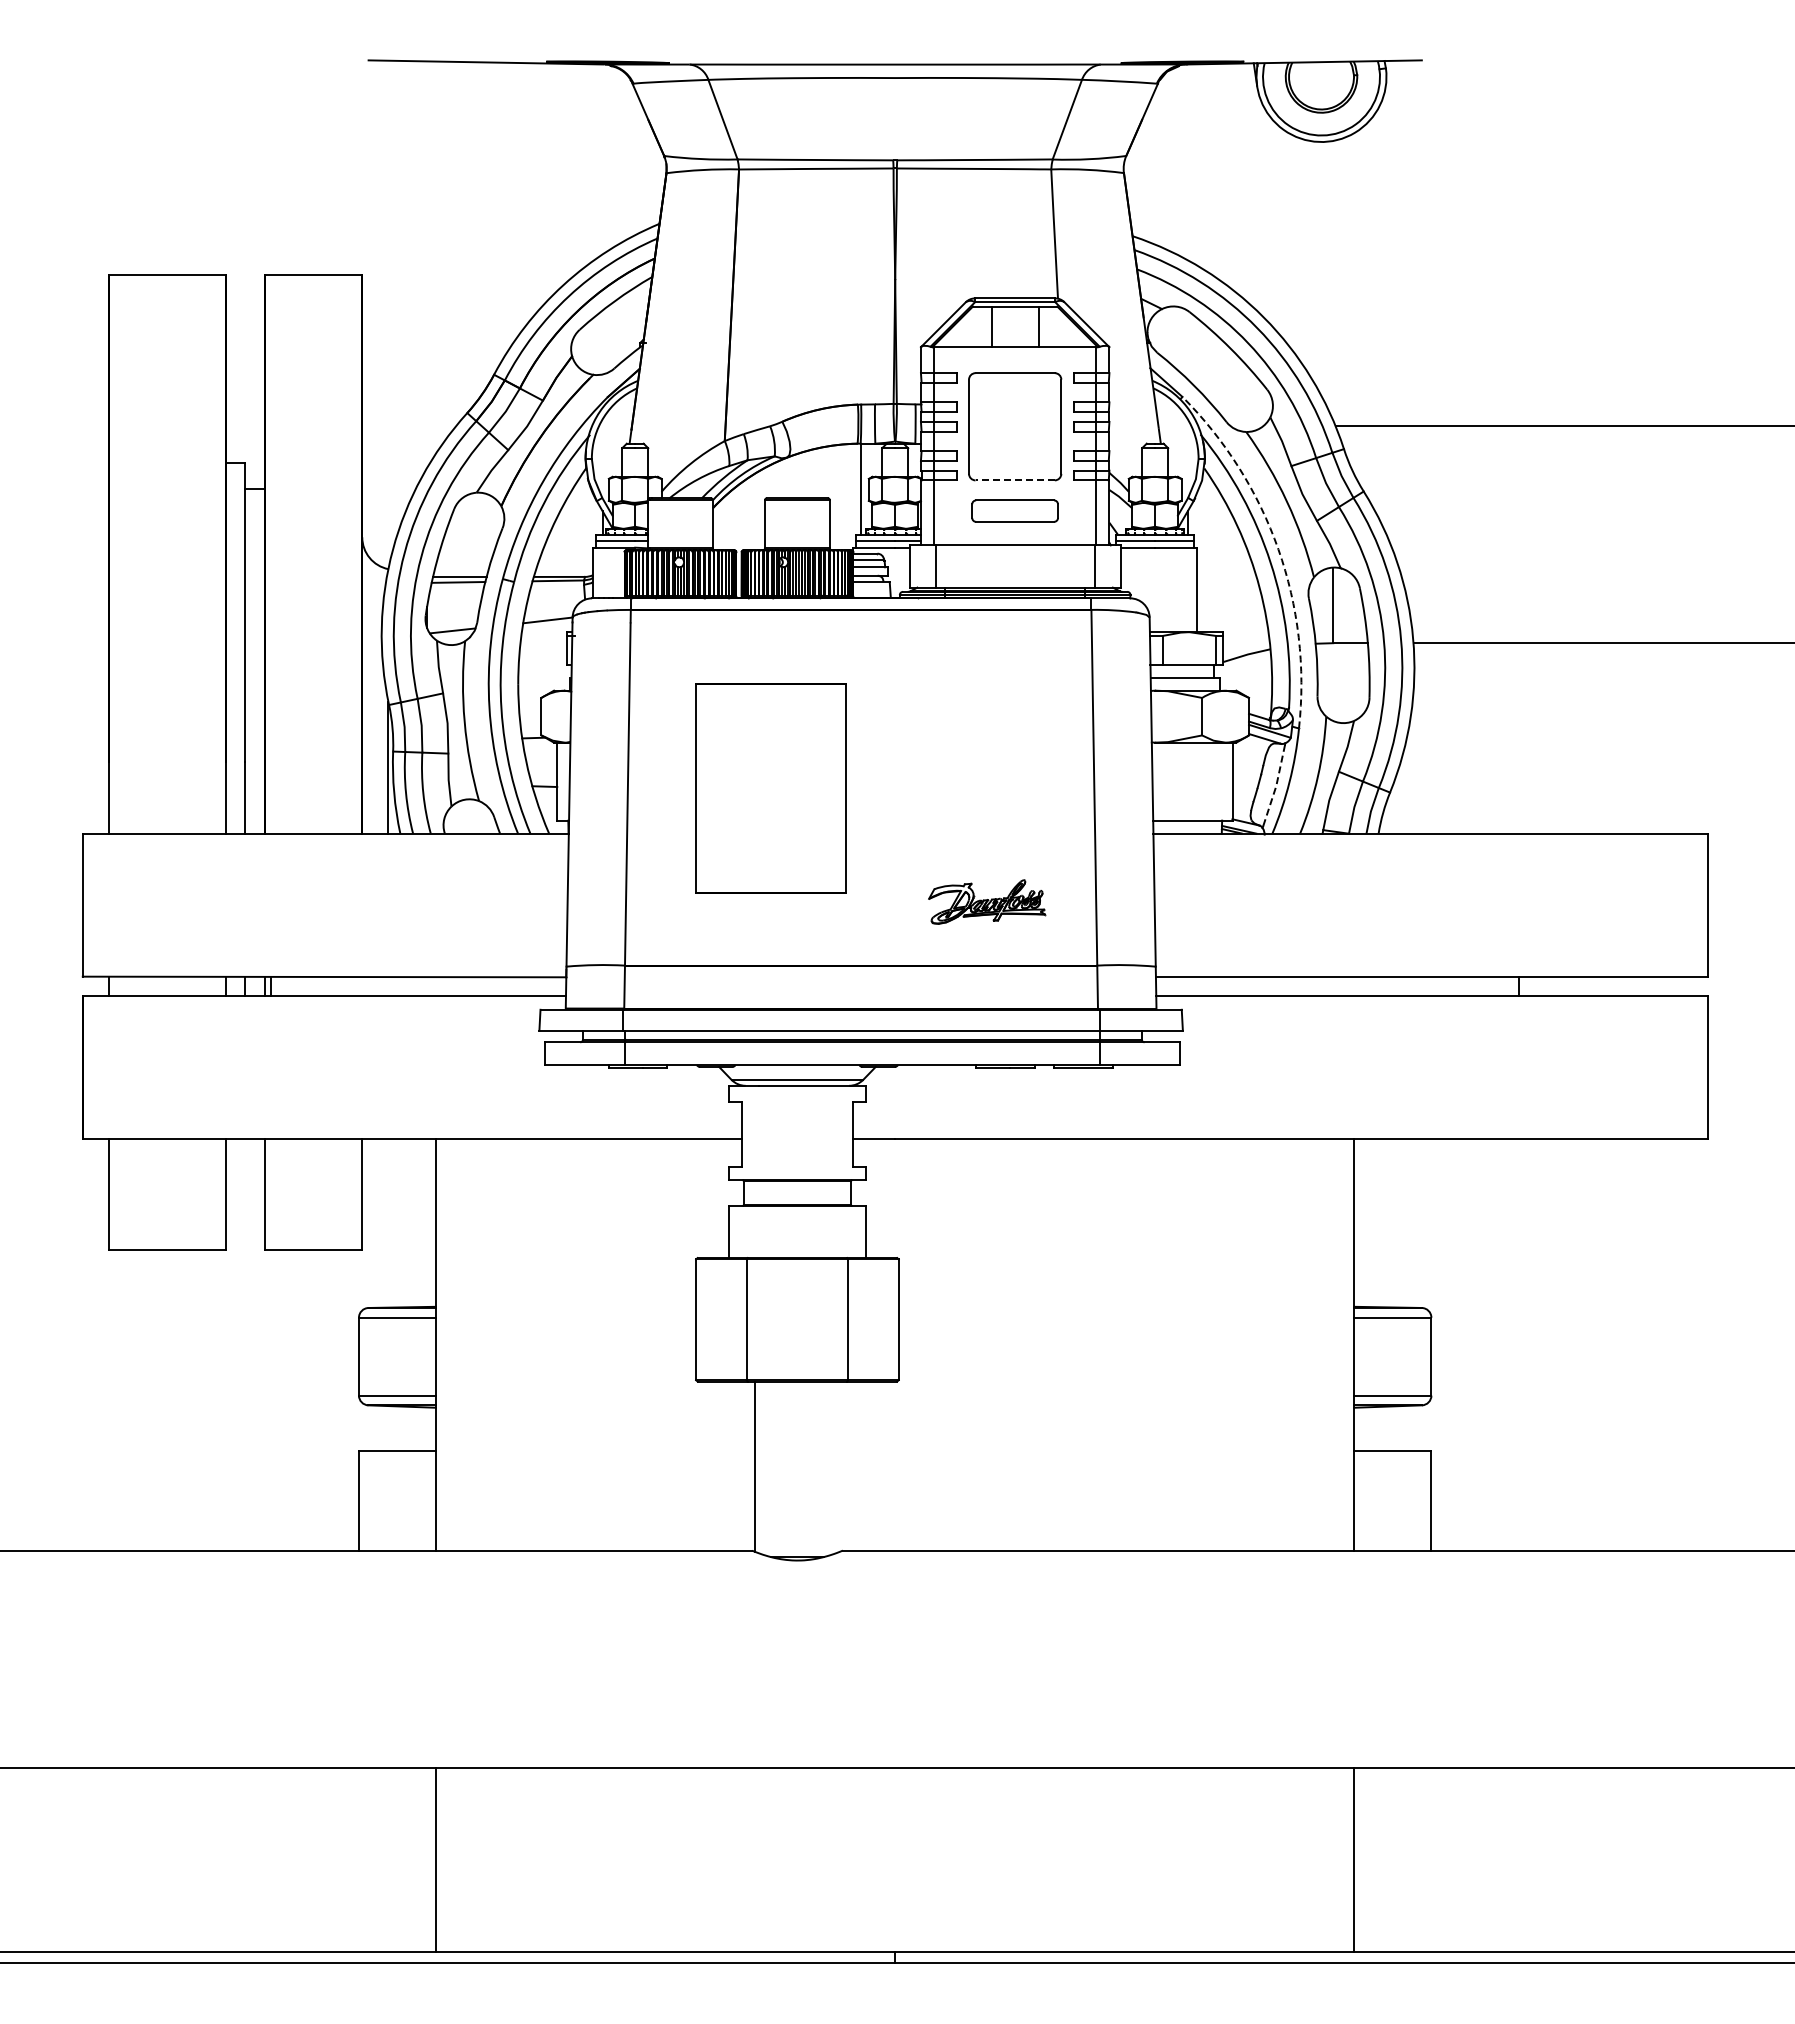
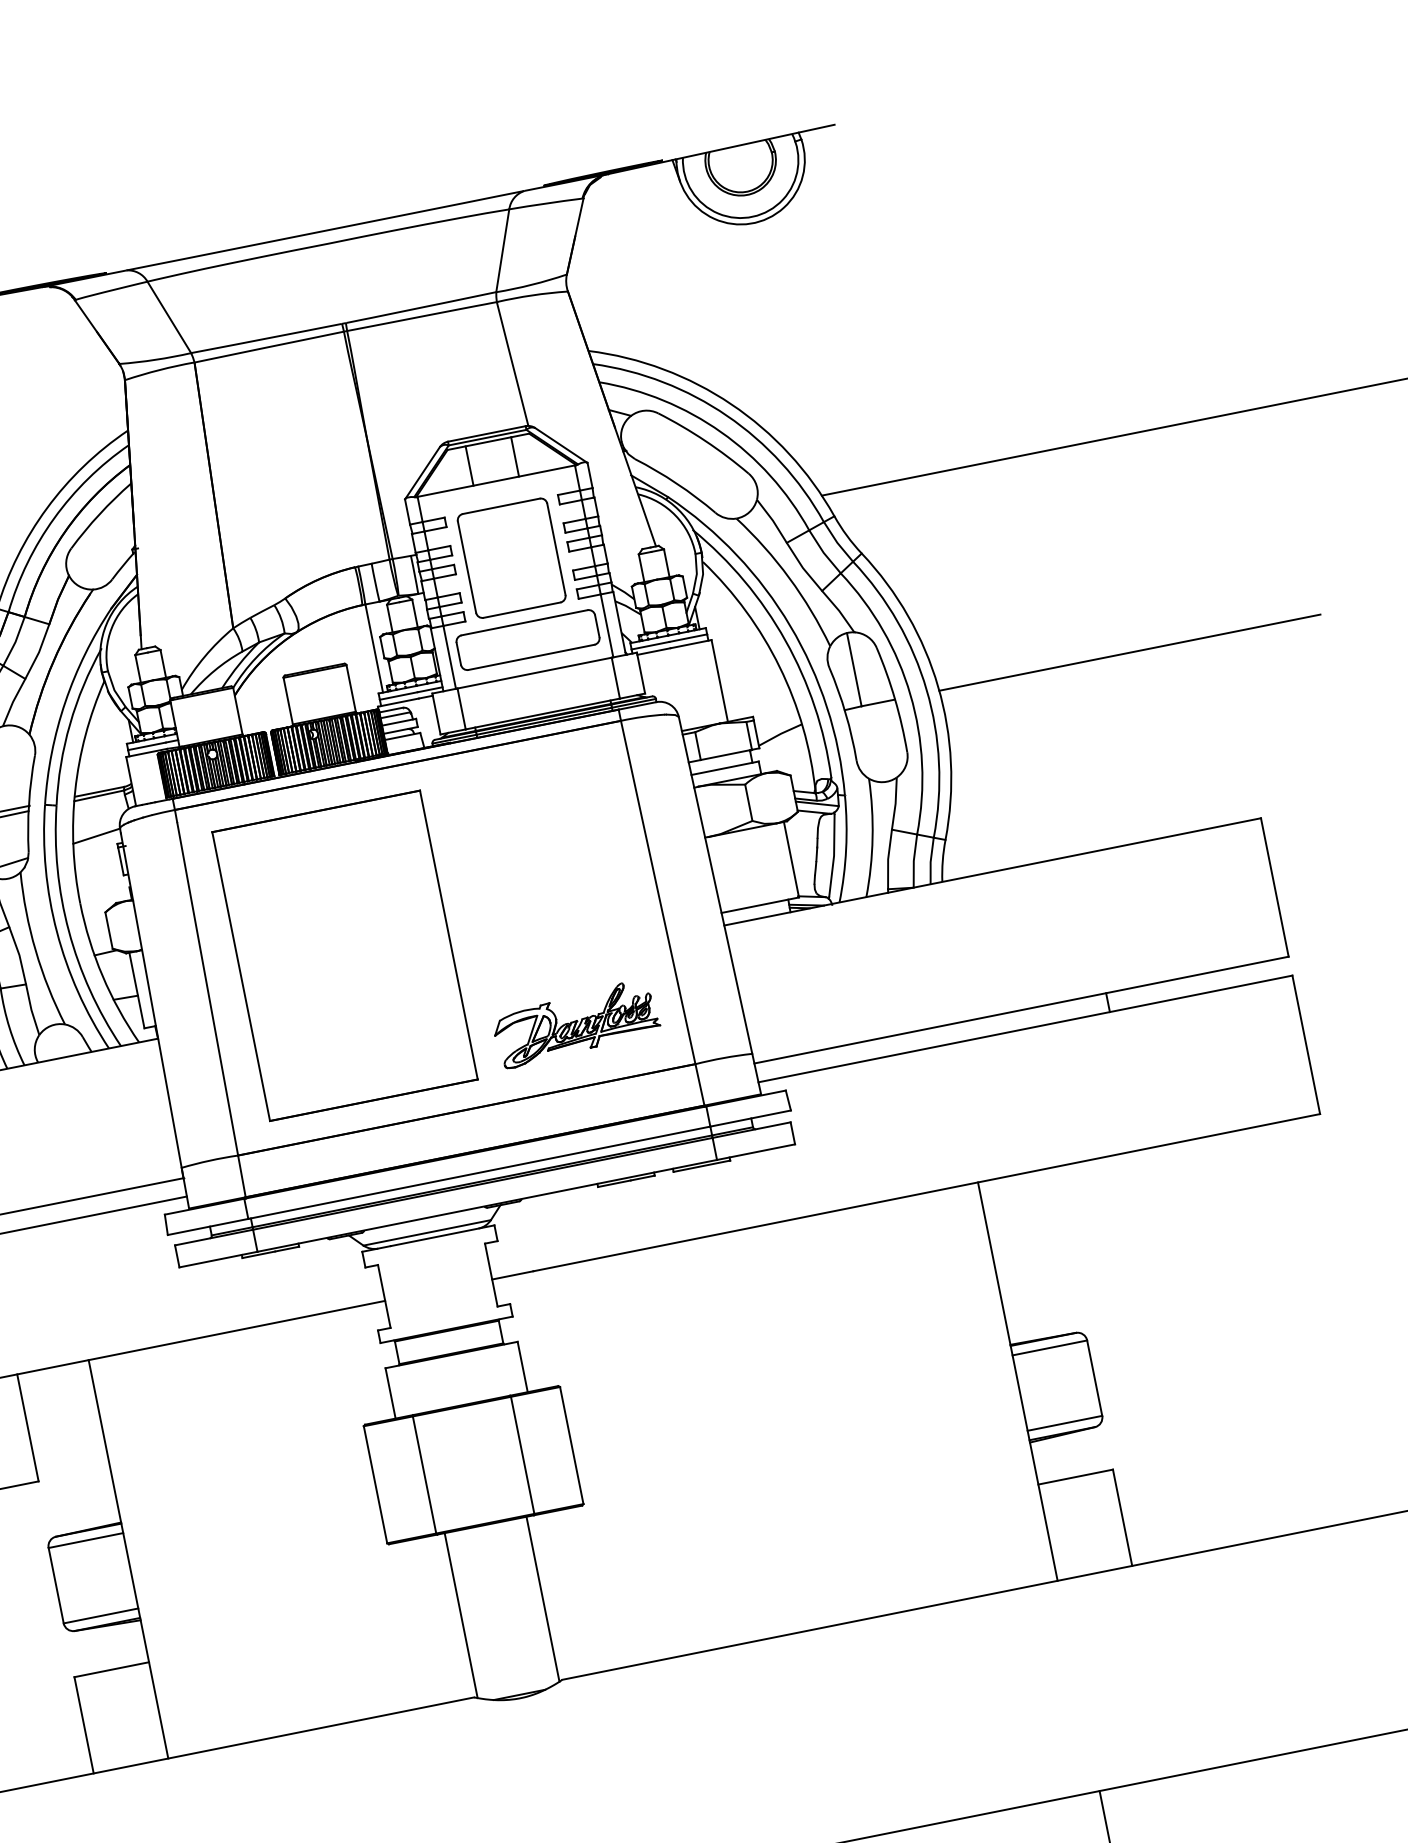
line: (1015, 480) -> (522, 610), dashed -> solid
part: (1014, 510) -> (527, 639), size x1.67
arc: (1278, 549) -> (790, 626), dashed -> solid
line: (1276, 786) -> (834, 856), dashed -> solid
part: (770, 788) -> (344, 955), size x1.43
part: (987, 901) -> (576, 1023), size x1.43
line: (839, 1466) -> (542, 1599), added

